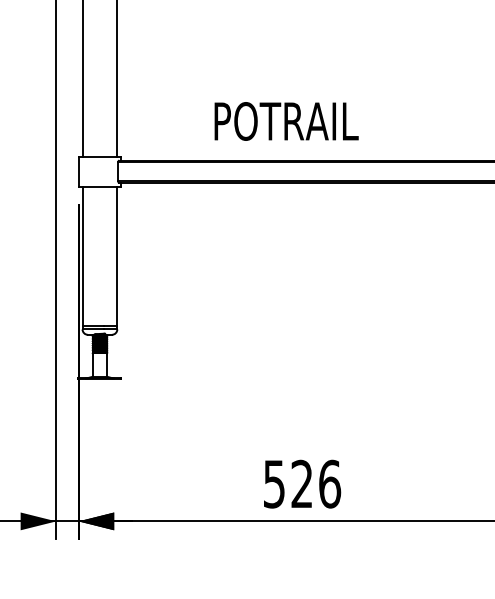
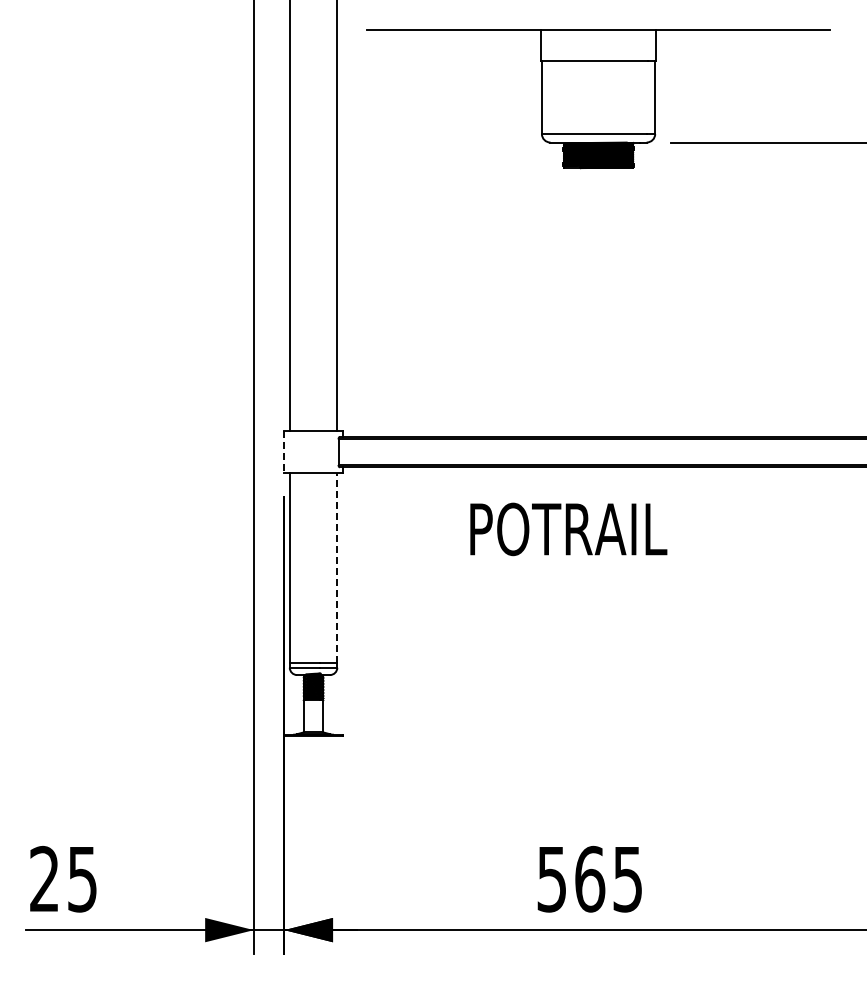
text: (286, 121) -> (568, 529), moved
line: (78, 172) -> (284, 452), solid -> dashed
line: (116, 256) -> (336, 567), solid -> dashed
text: (316, 483) -> (609, 878), 526 -> 565

